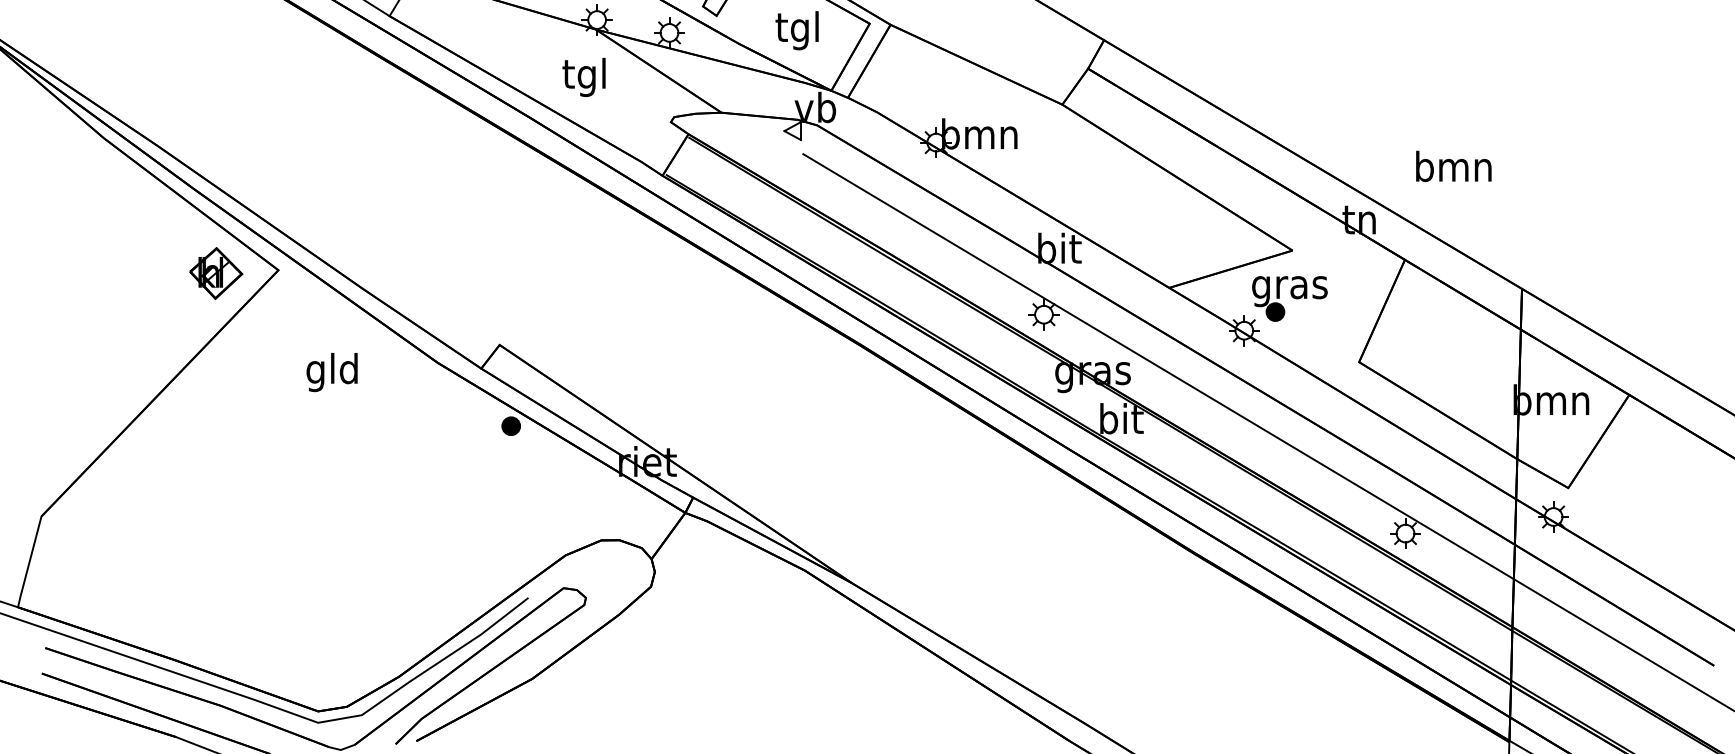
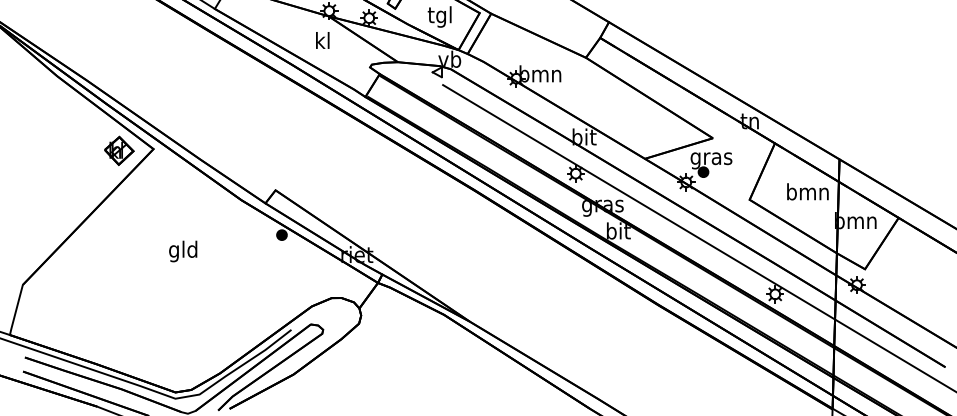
text: (582, 76) -> (321, 42), tgl -> kl
text: (1453, 165) -> (807, 191), moved
text: (332, 372) -> (183, 251), moved

